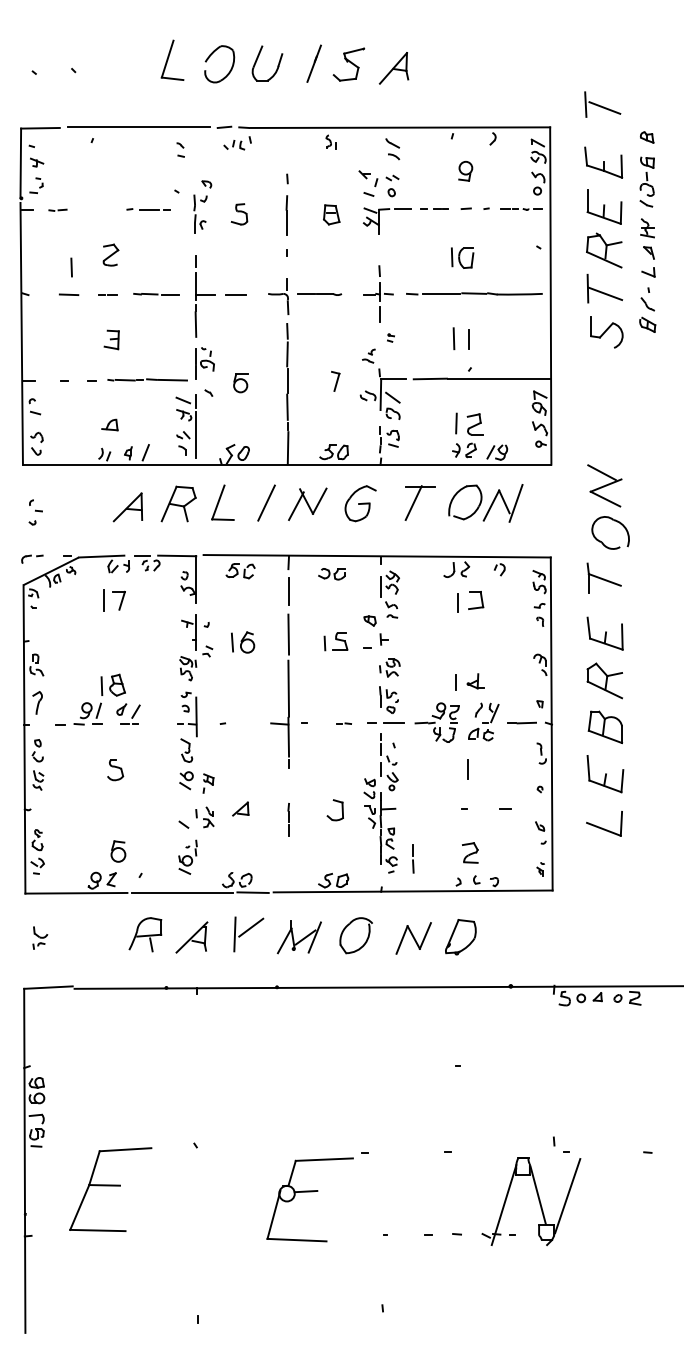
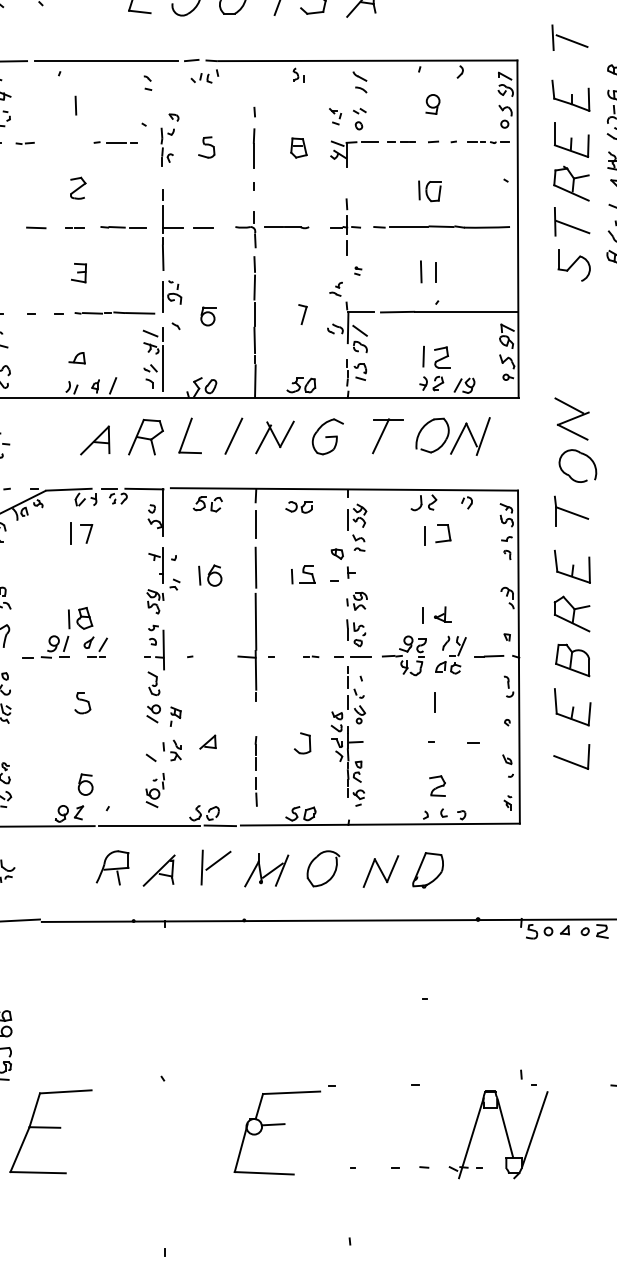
part: (367, 183) -> (334, 116), size x0.62
line: (71, 267) -> (75, 105), moved
line: (413, 859) -> (256, 792), moved
part: (110, 1189) -> (50, 1131), moved

